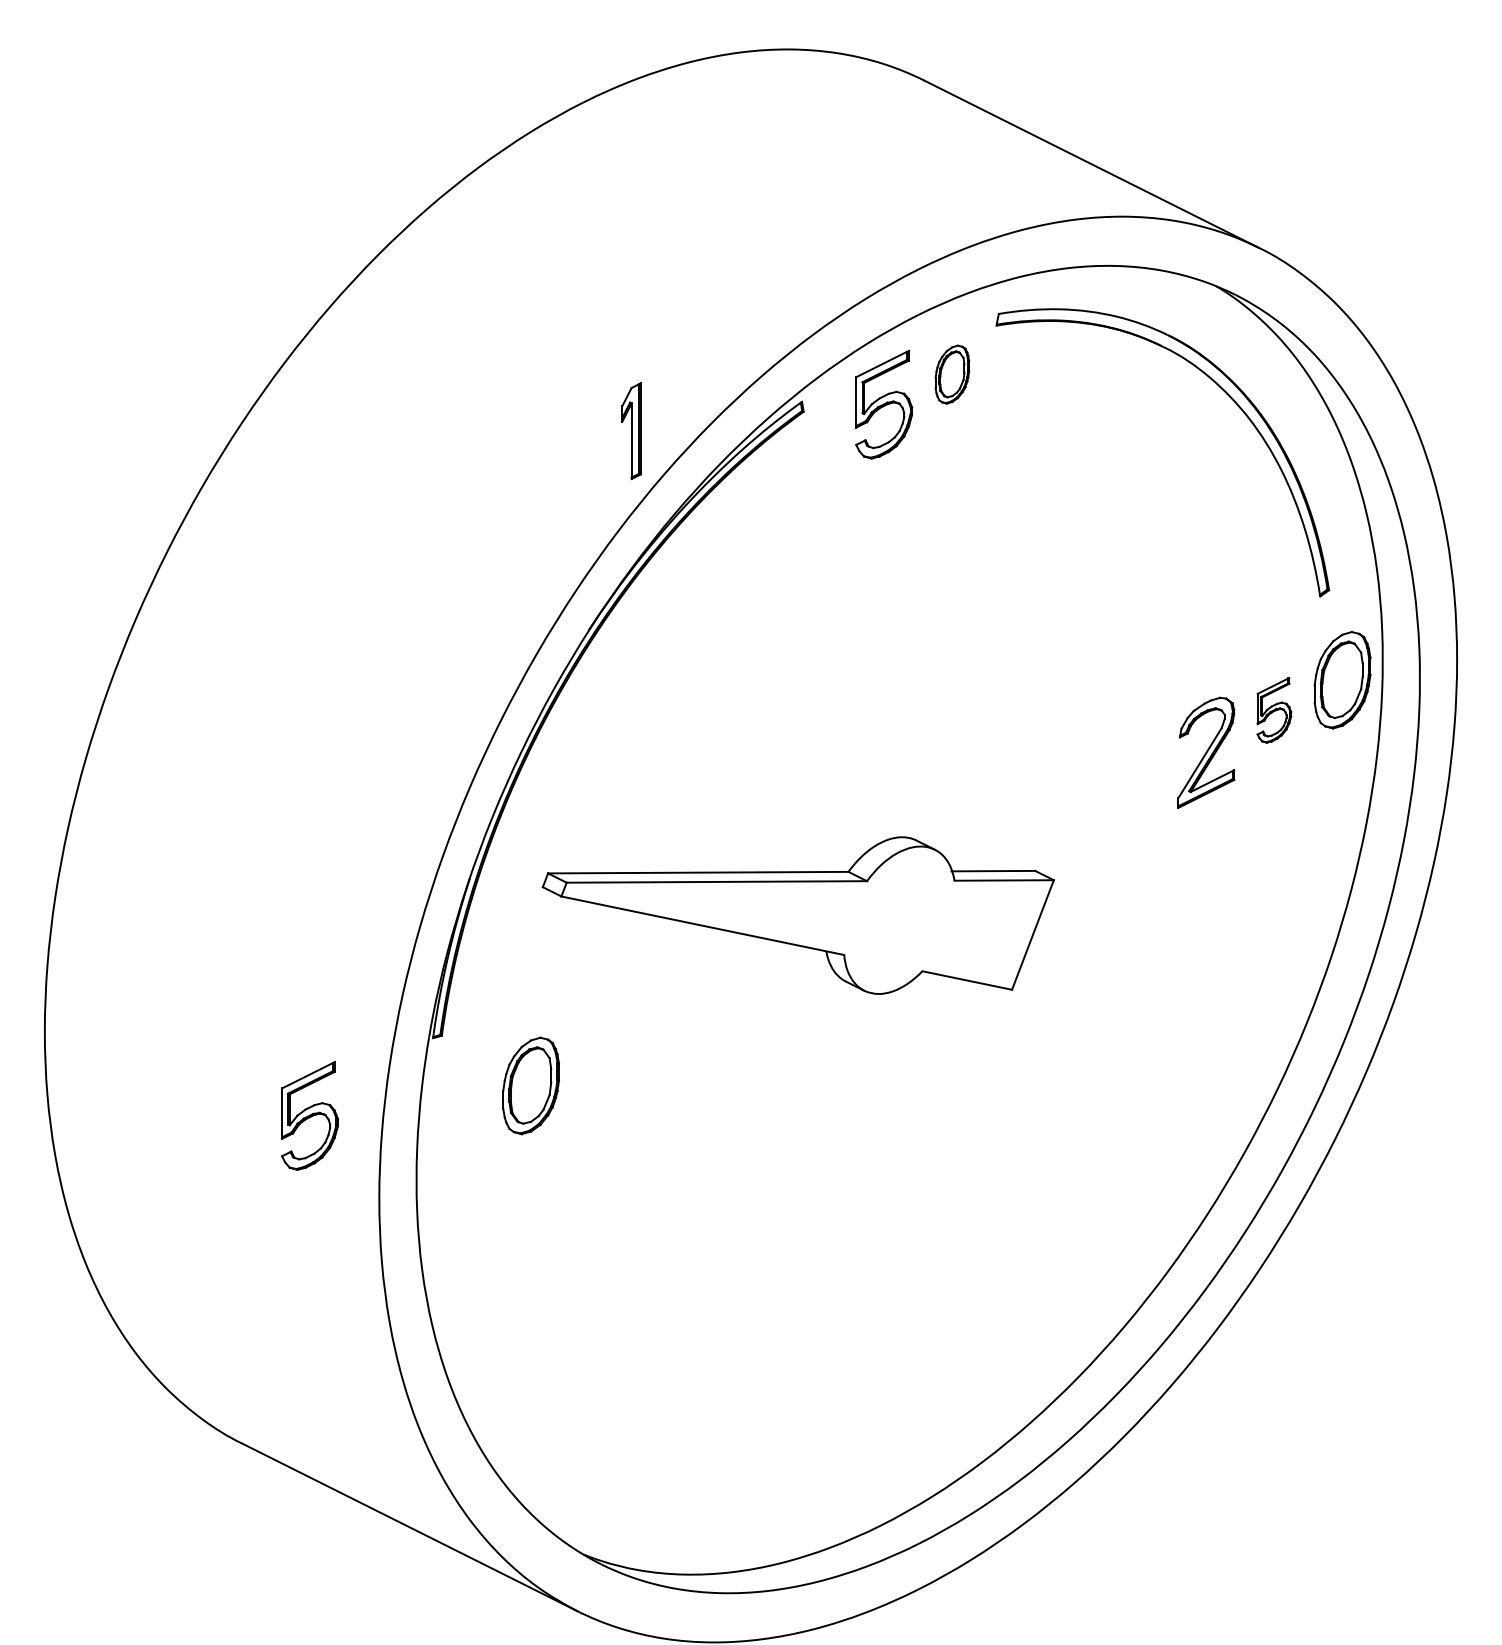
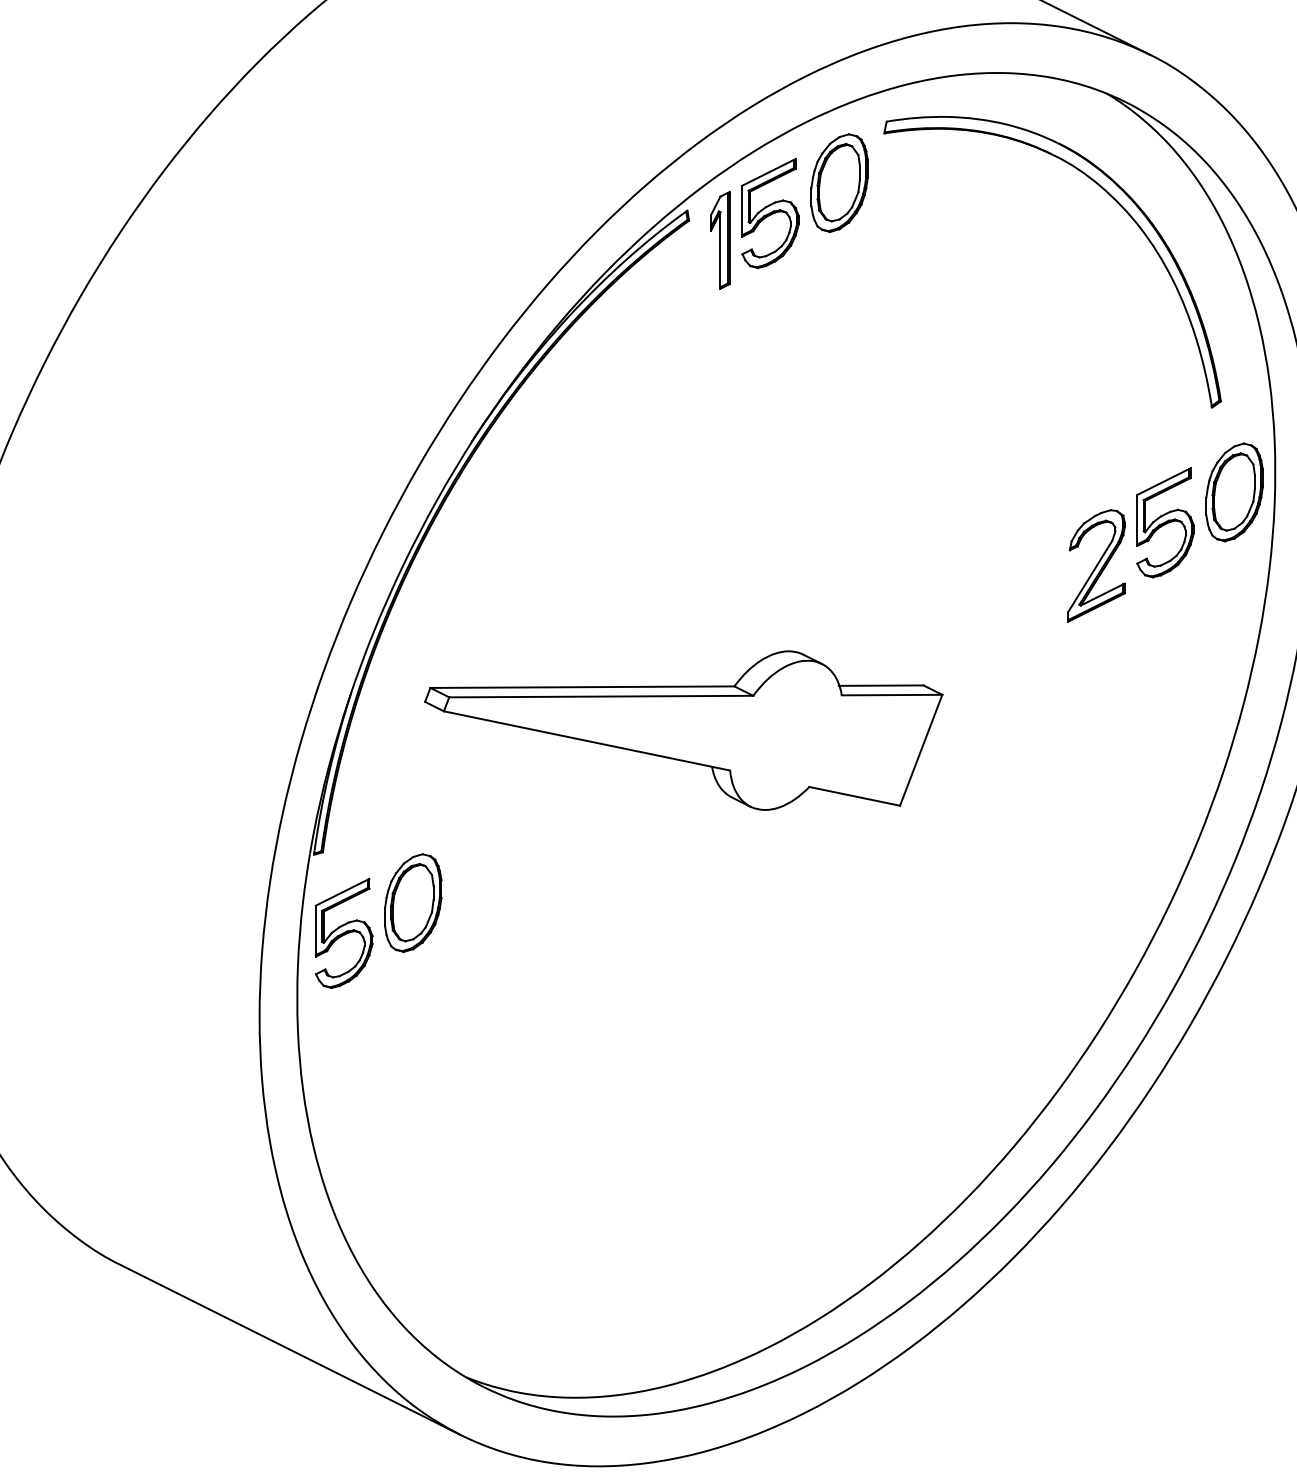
part: (952, 374) -> (839, 182), size x1.67
part: (631, 431) -> (720, 240), moved
part: (1274, 710) -> (1165, 523), size x1.67
part: (309, 1115) -> (343, 932), moved

